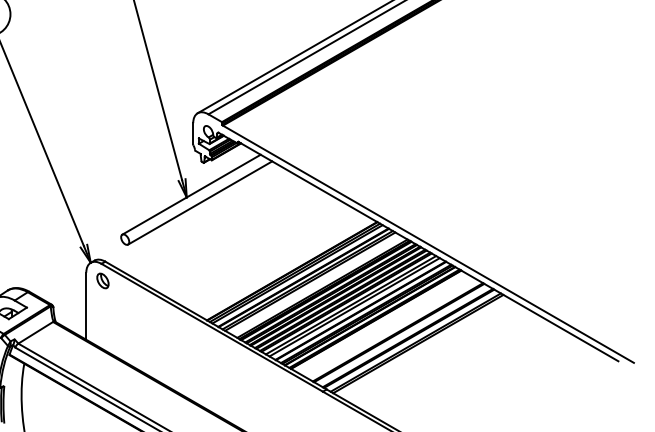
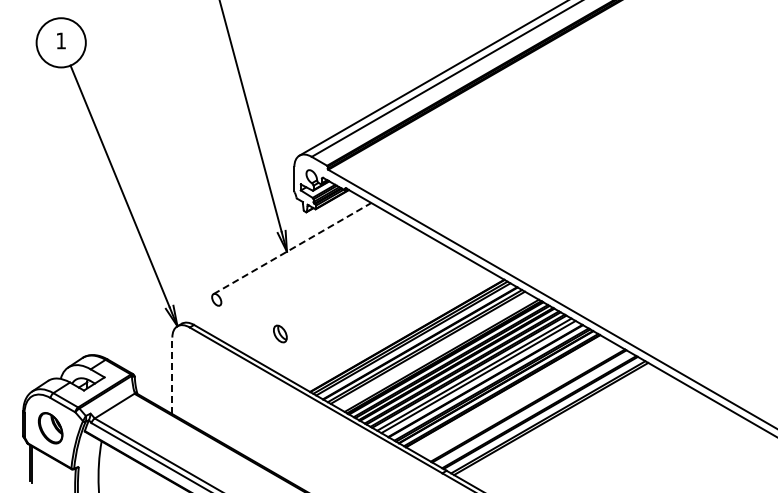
line: (191, 194) -> (292, 248), solid -> dashed
line: (200, 202) -> (302, 257), removed
part: (103, 280) -> (280, 333), moved
line: (86, 305) -> (172, 375), solid -> dashed

